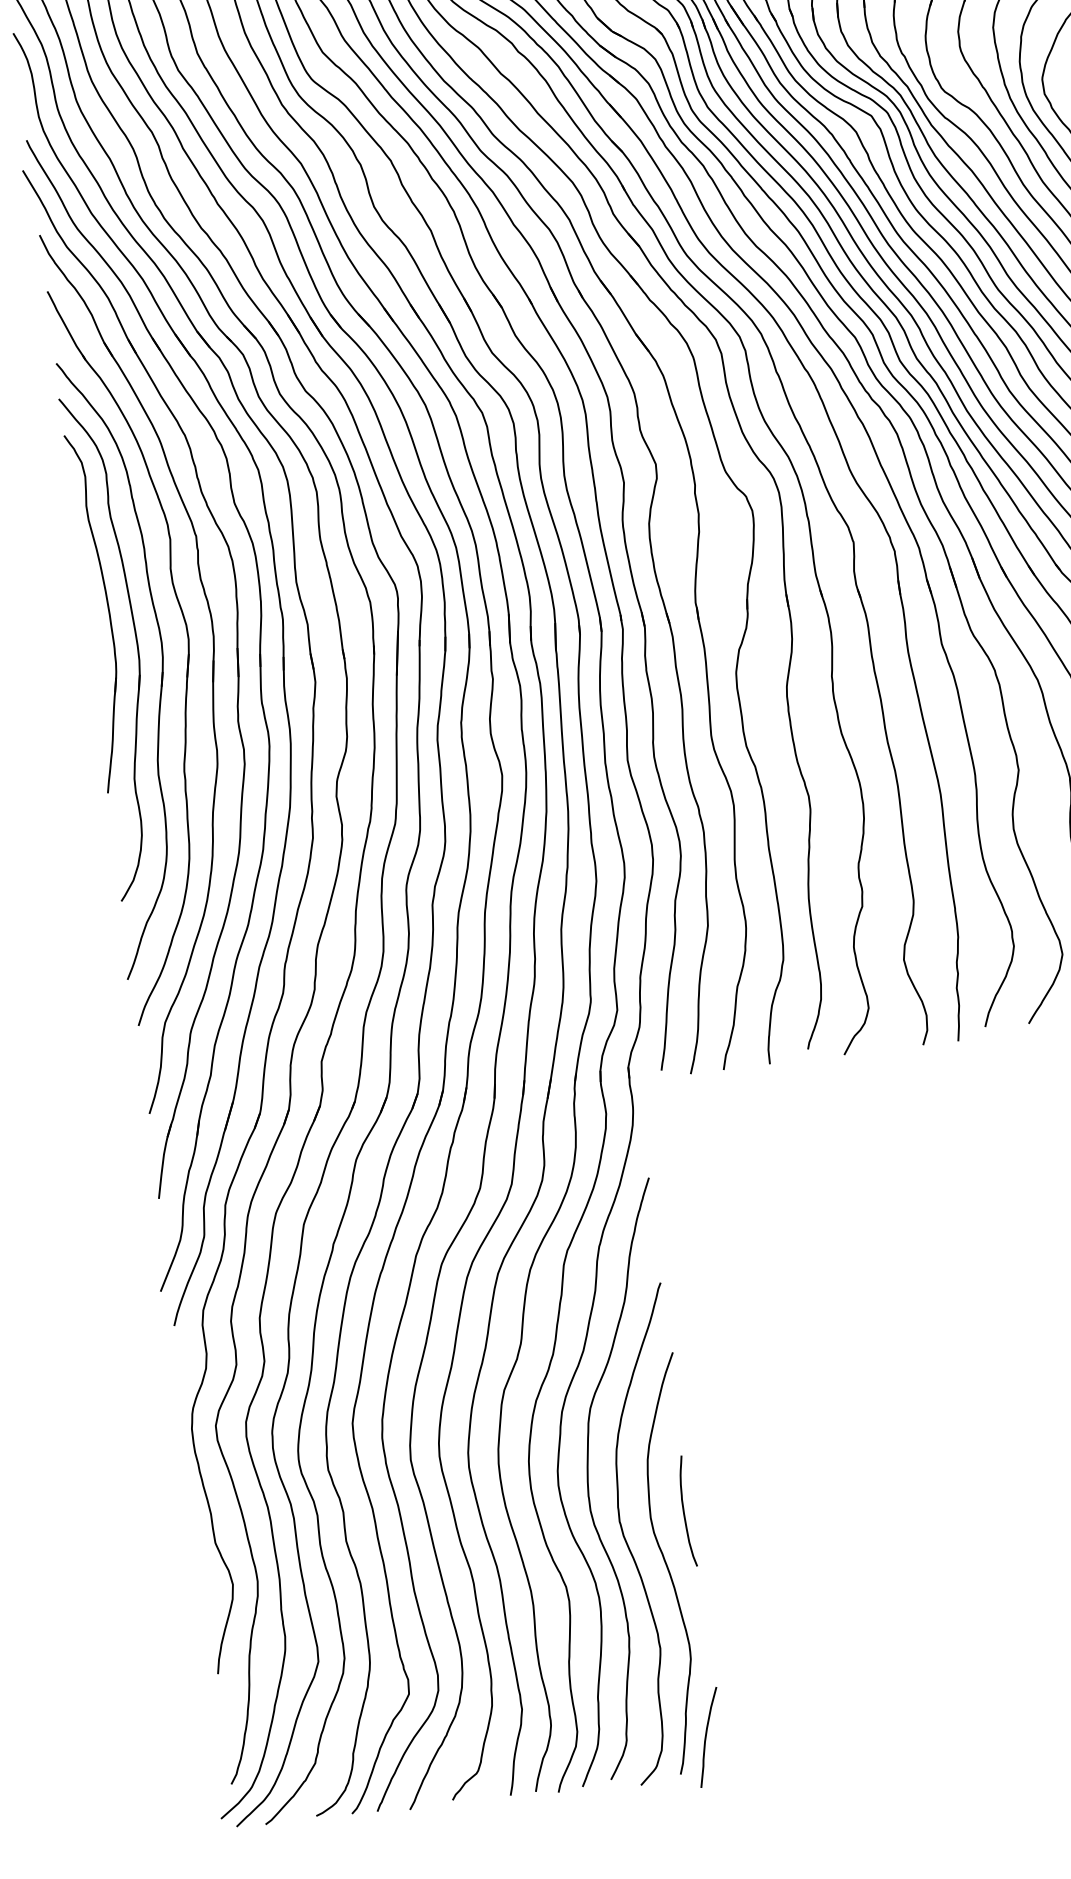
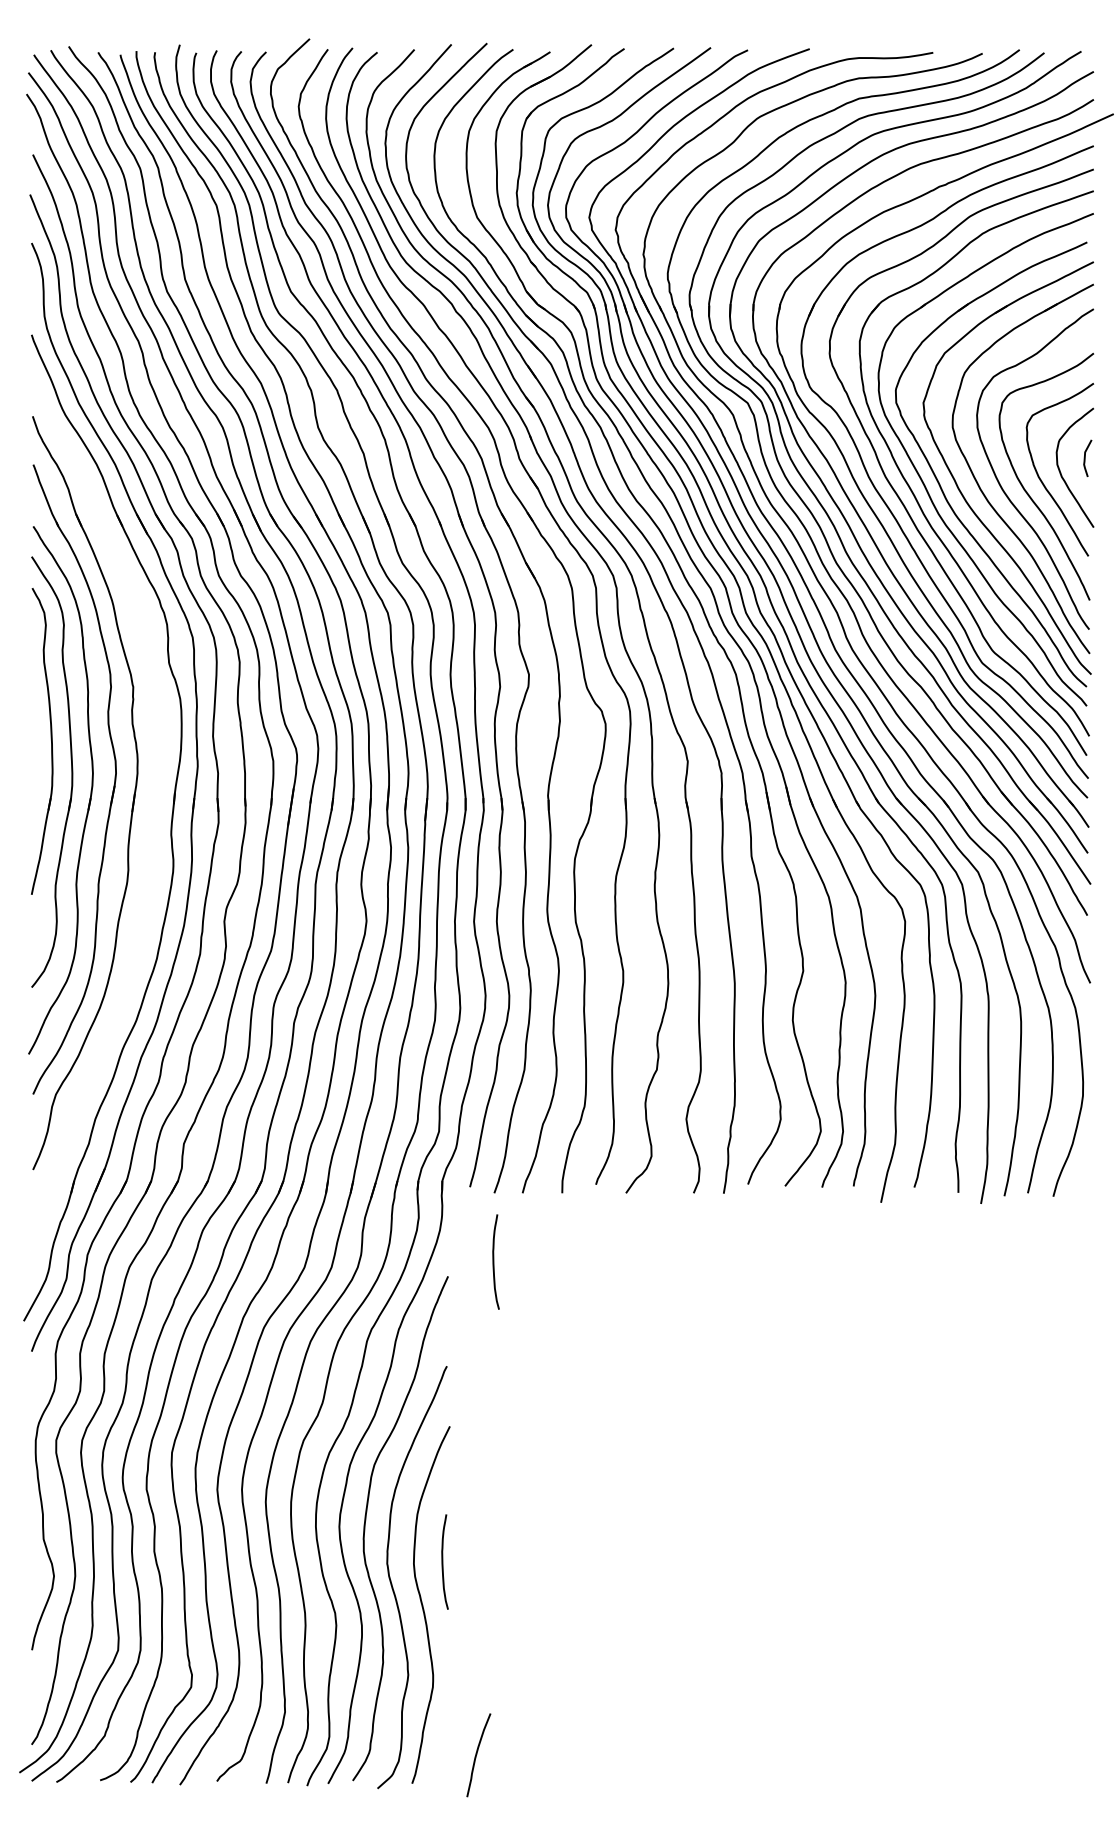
part: (236, 669) -> (153, 803), removed
curve: (700, 1153) -> (494, 1261), added
curve: (707, 1736) -> (477, 1754), moved

